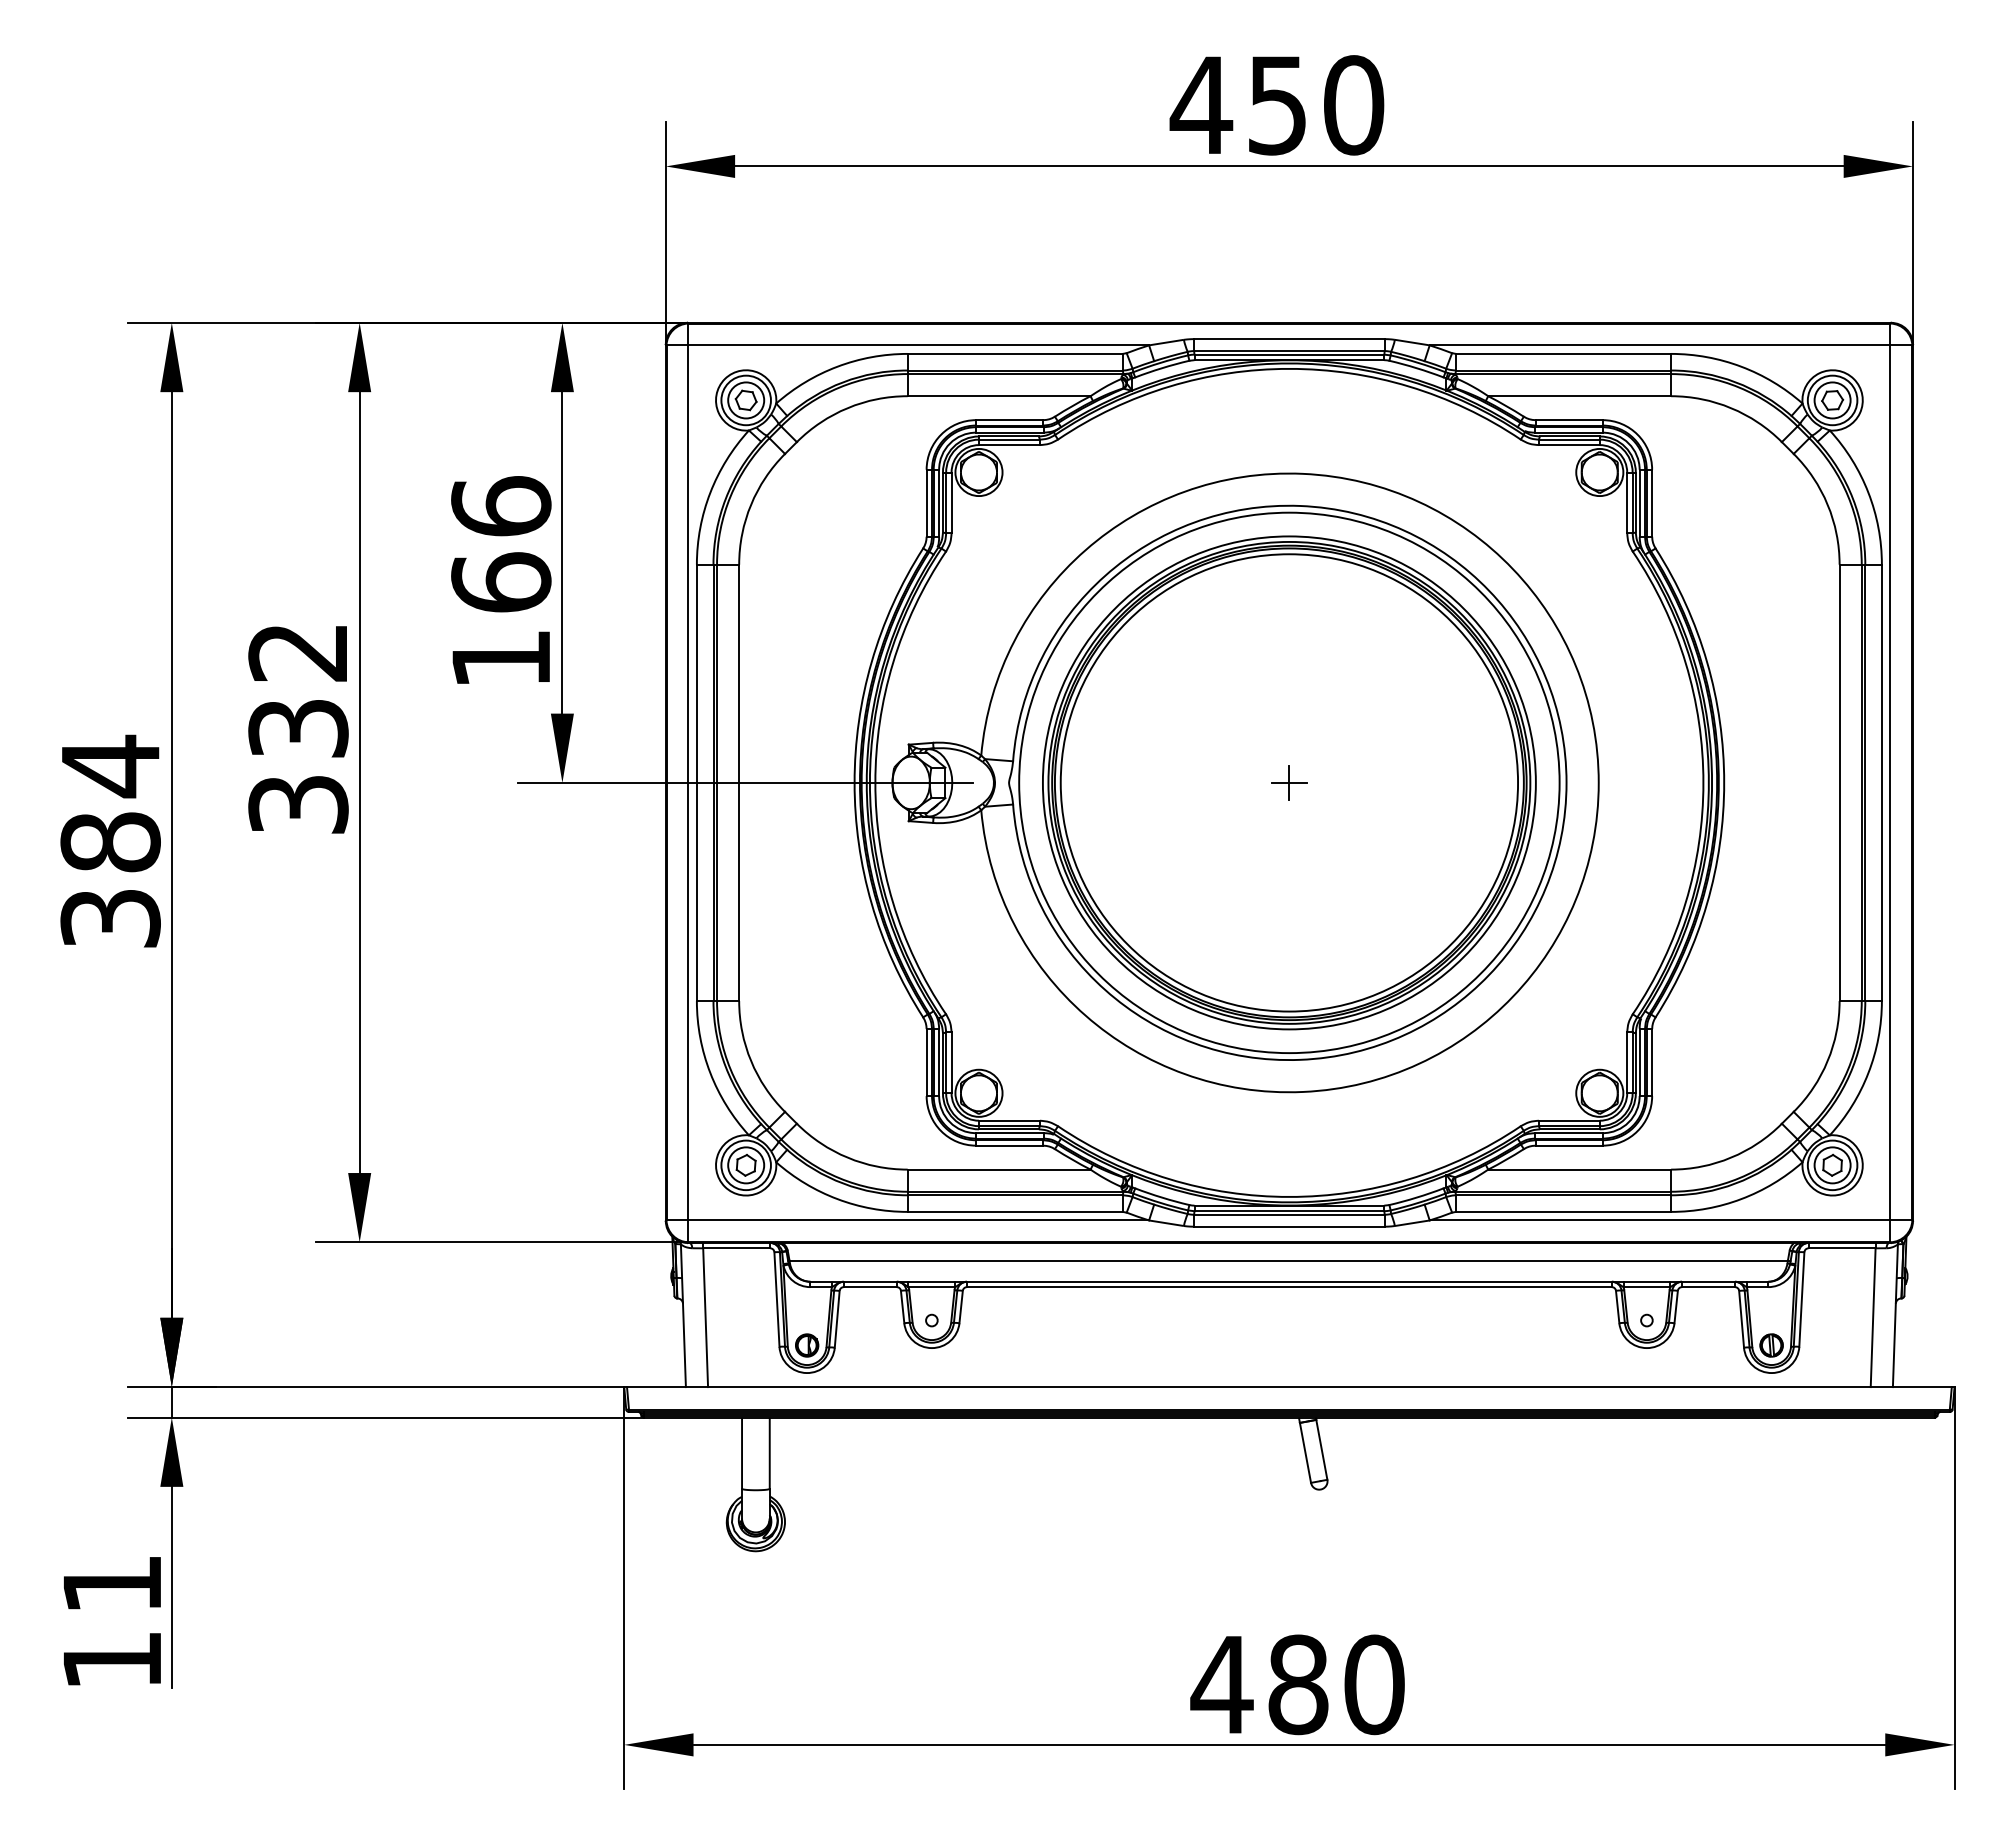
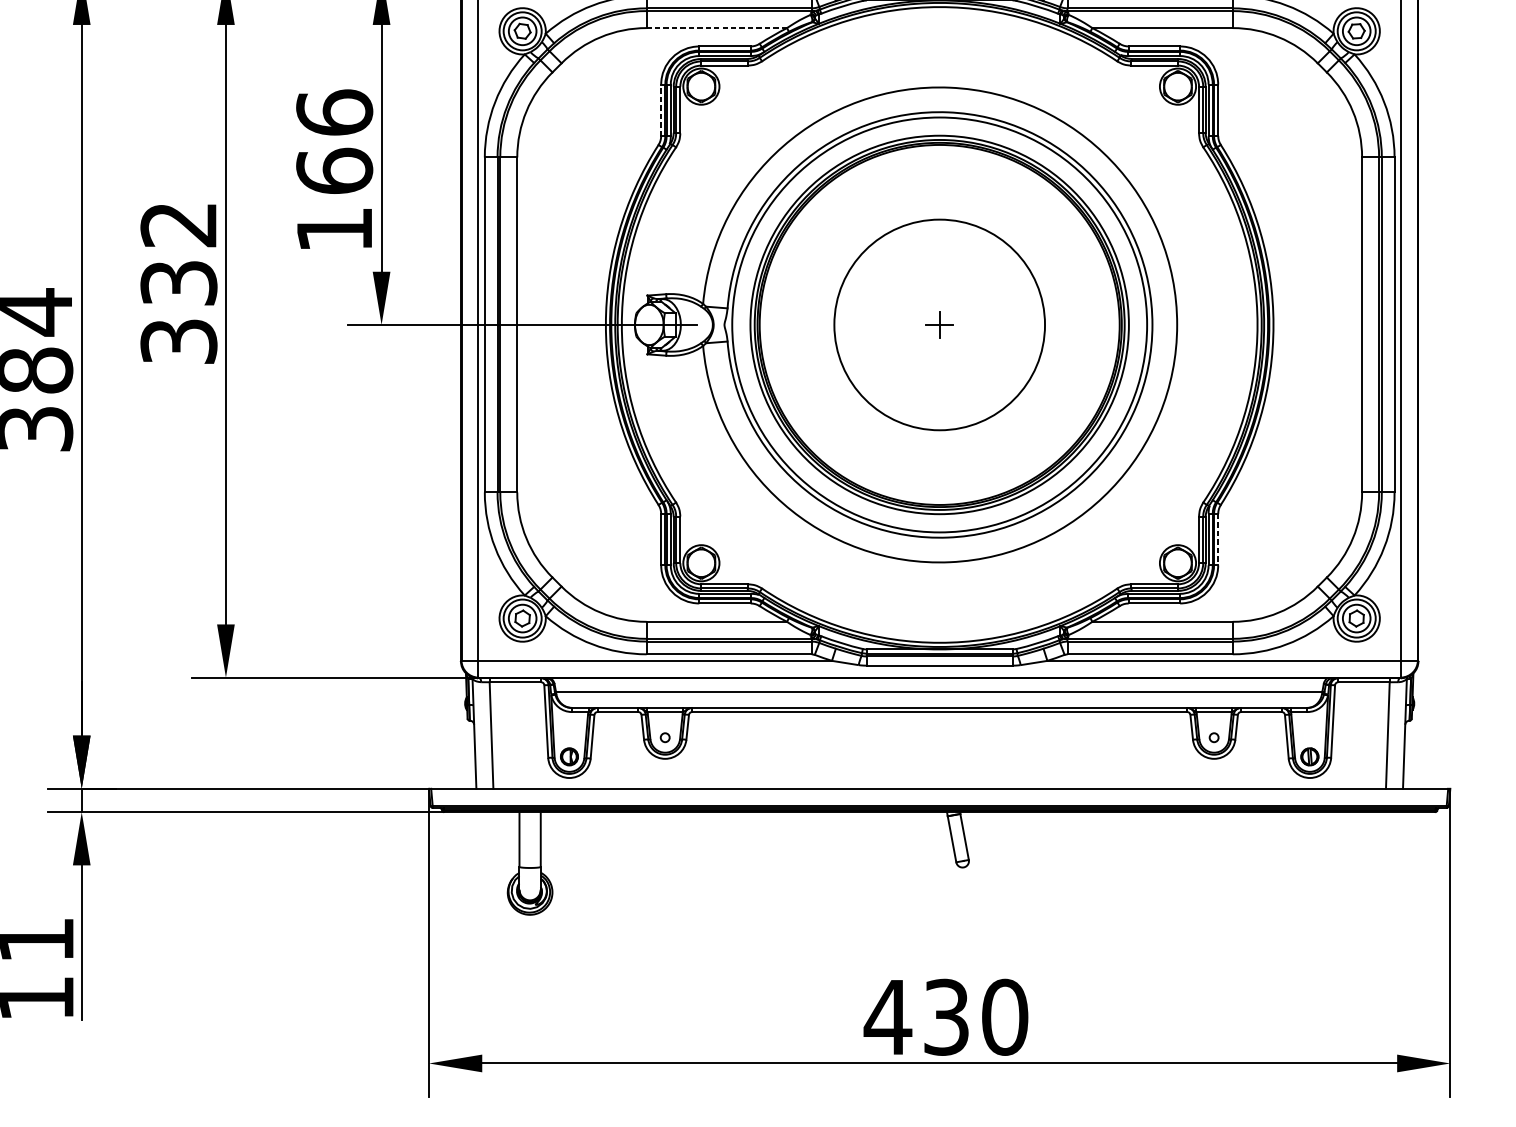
line: (998, 396) -> (716, 28), solid -> dashed
line: (926, 503) -> (661, 110), solid -> dashed
circle: (1289, 782) -> (939, 324), size x0.6
line: (1652, 1062) -> (1218, 539), solid -> dashed
text: (1298, 1684) -> (946, 1017), 480 -> 430

